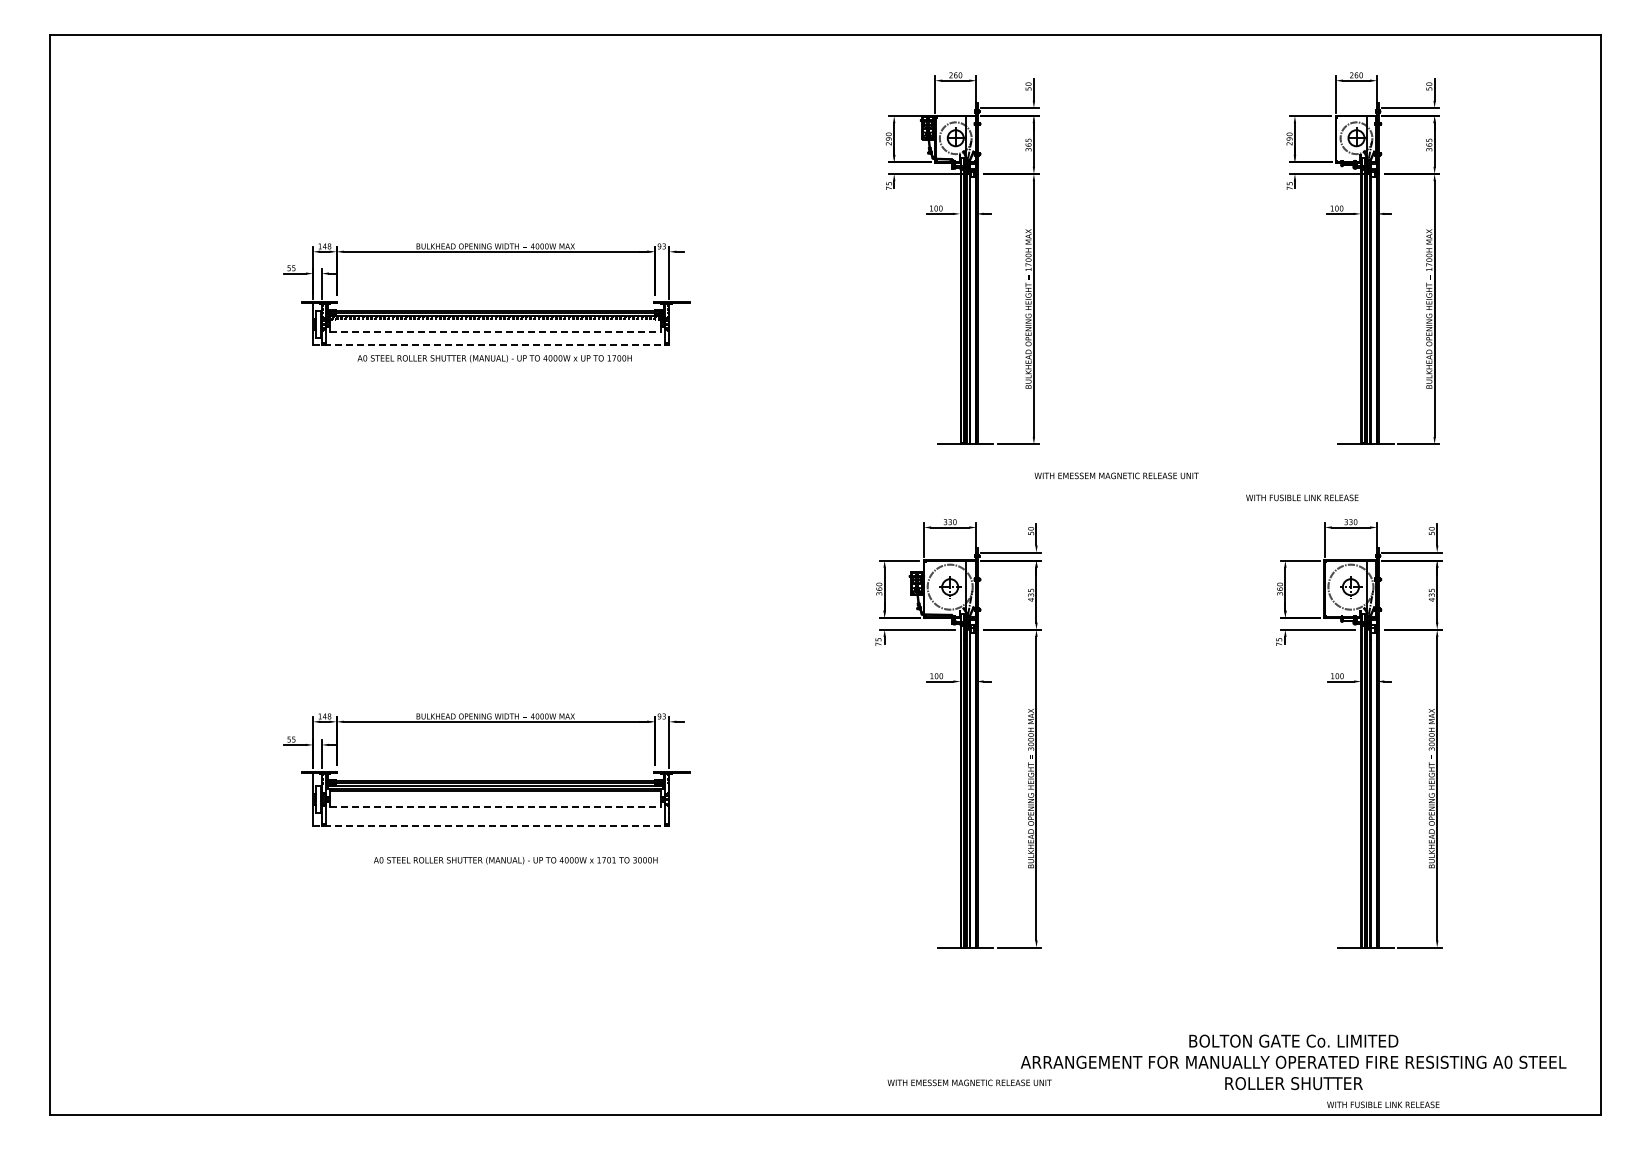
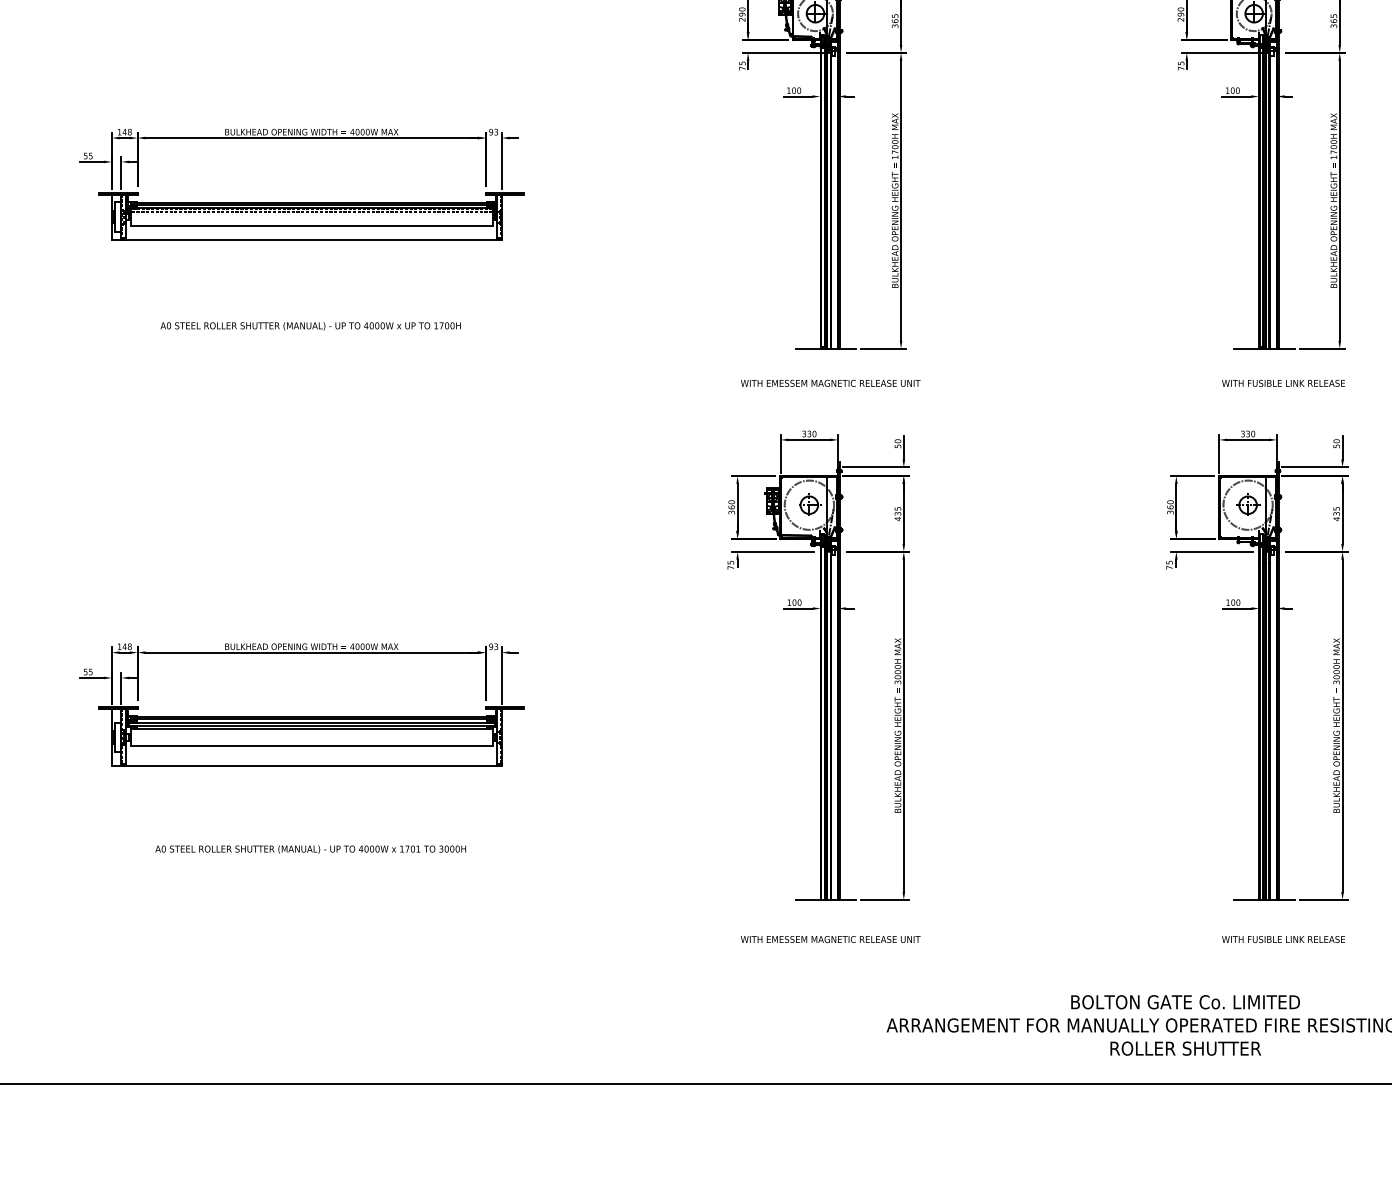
line: (496, 332) -> (312, 226), dashed -> solid
line: (491, 344) -> (307, 239), dashed -> solid
text: (494, 358) -> (310, 326), moved
text: (1116, 475) -> (830, 382), moved
text: (1302, 497) -> (1283, 382), moved
line: (496, 807) -> (312, 746), dashed -> solid
line: (491, 825) -> (307, 766), dashed -> solid
text: (515, 860) -> (310, 849), moved
text: (969, 1082) -> (830, 939), moved
text: (1383, 1104) -> (1283, 939), moved

